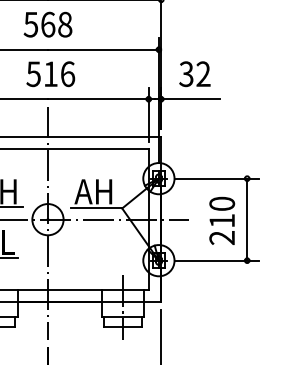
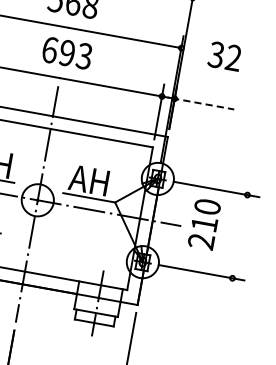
text: (50, 74) -> (66, 53), 516 -> 693
text: (194, 74) -> (224, 56), moved
line: (189, 99) -> (203, 104), solid -> dashed
line: (247, 219) -> (240, 236), removed
text: (222, 220) -> (204, 223), moved

